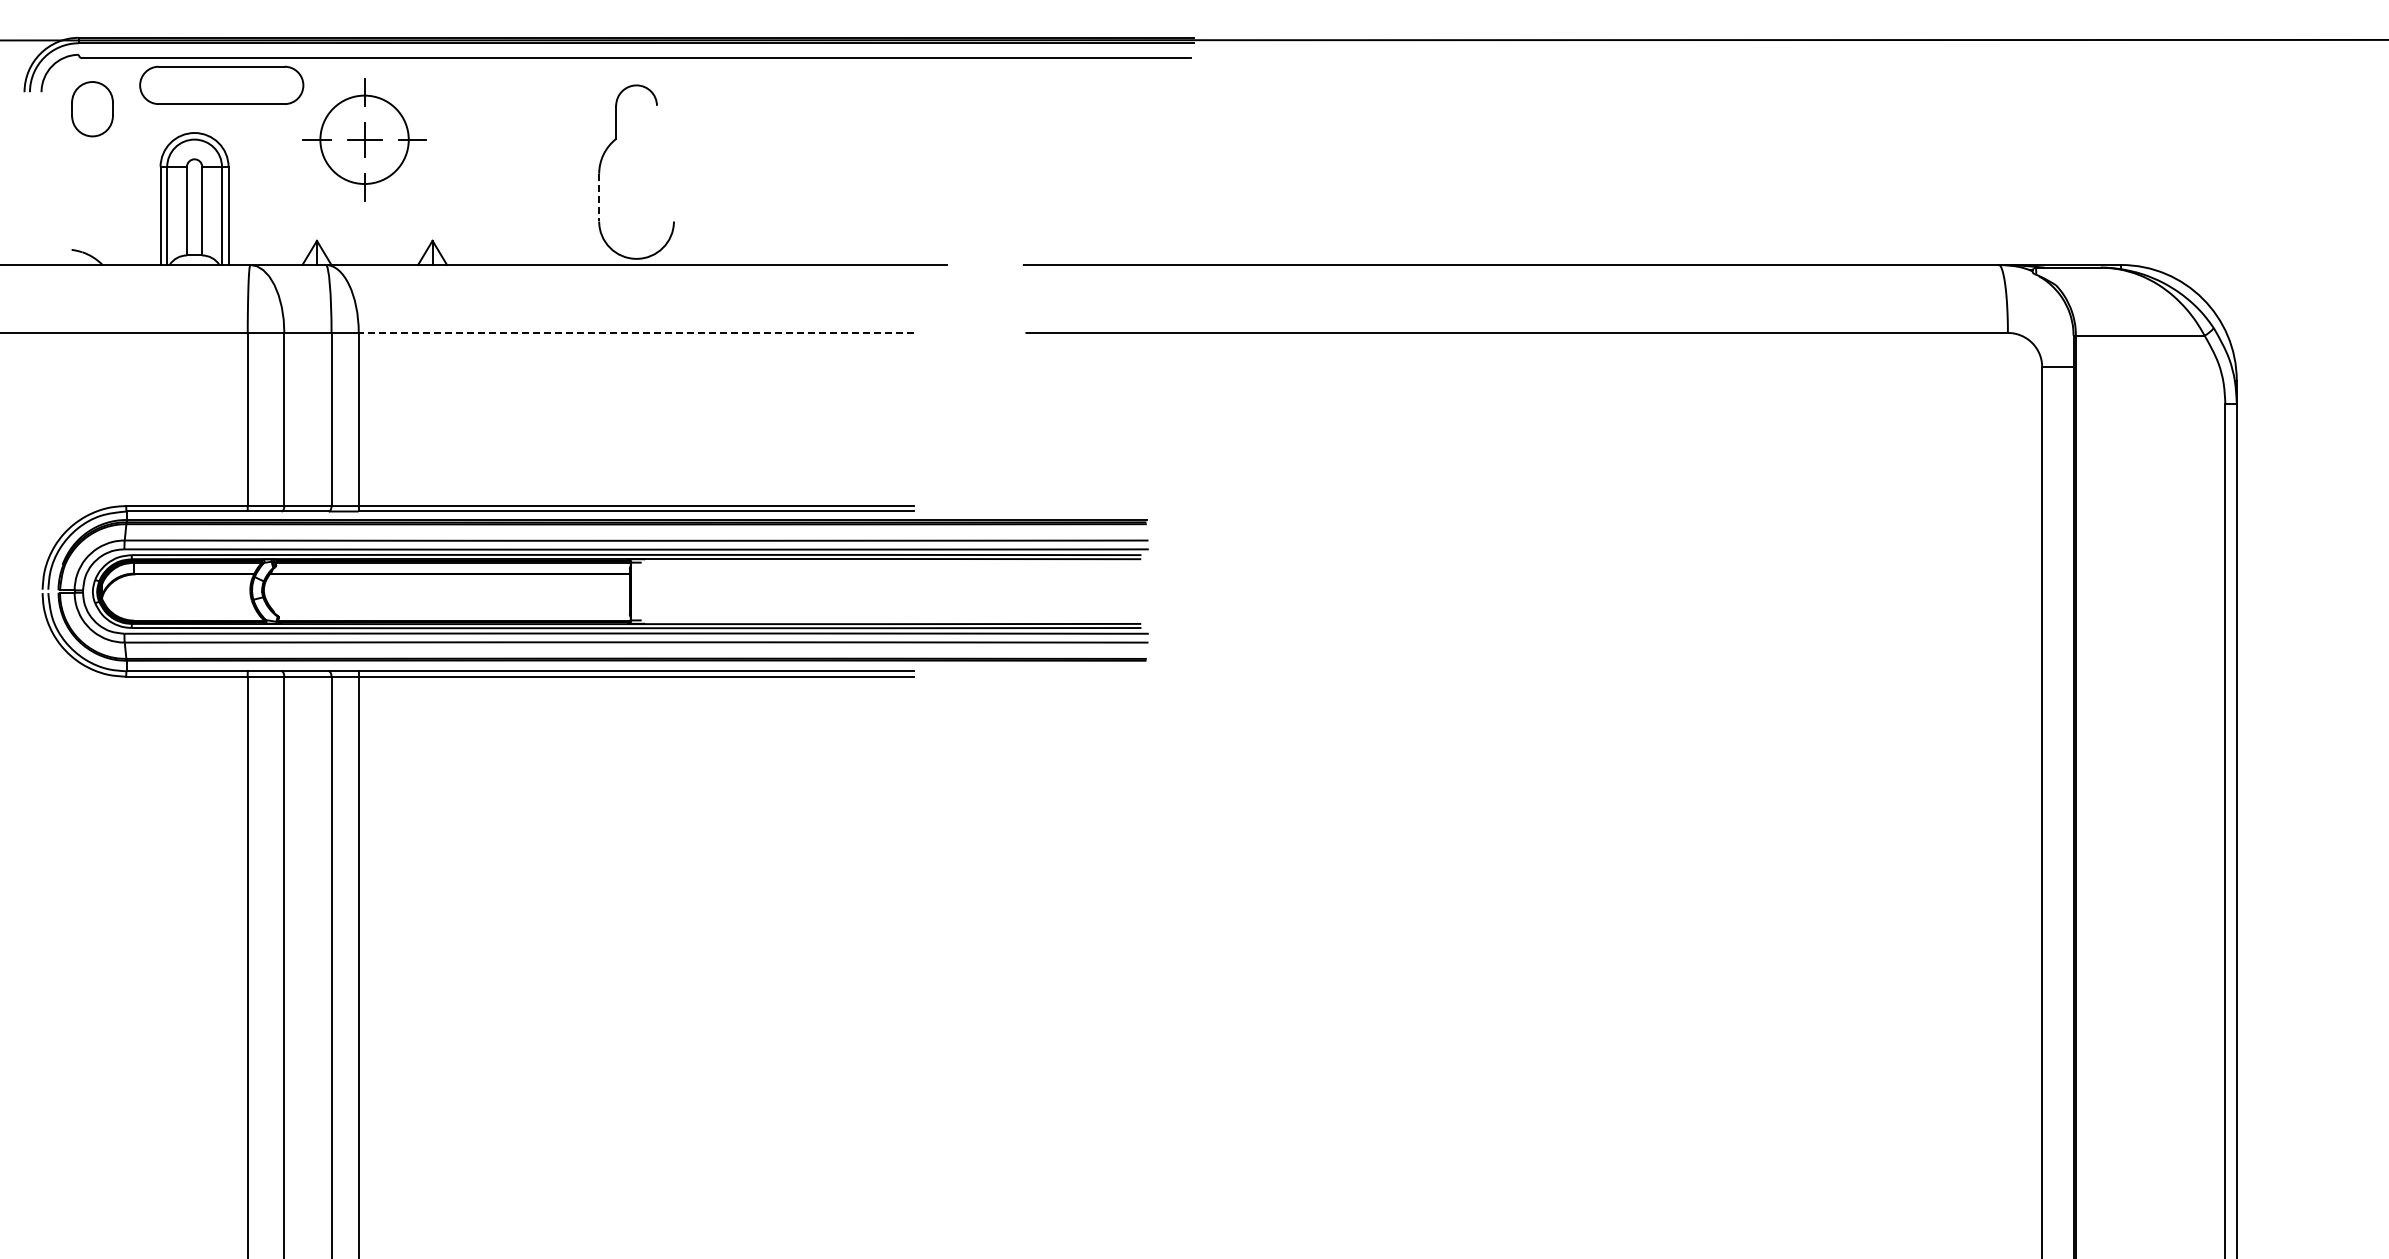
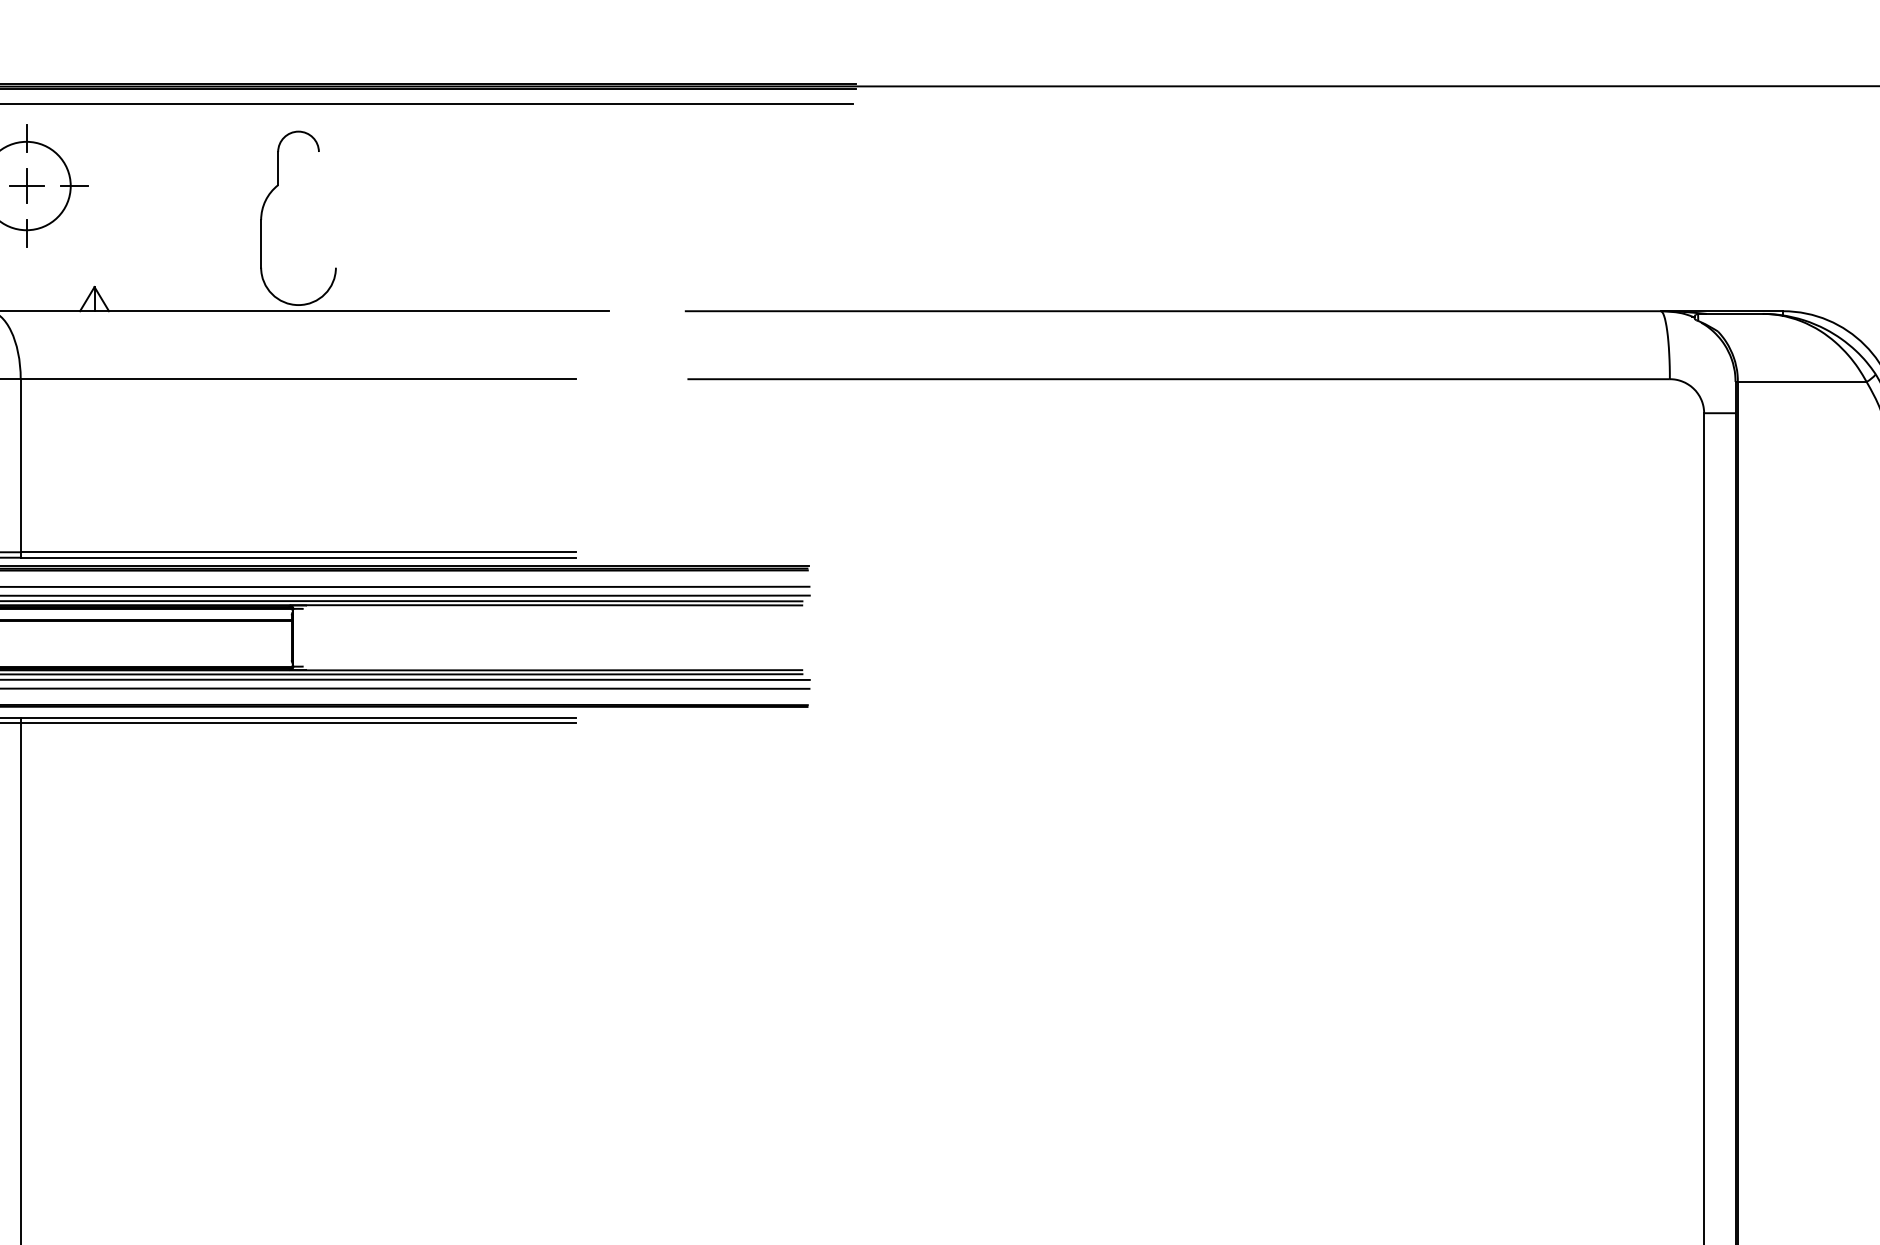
line: (599, 197) -> (261, 243), dashed -> solid
line: (636, 333) -> (298, 379), dashed -> solid

